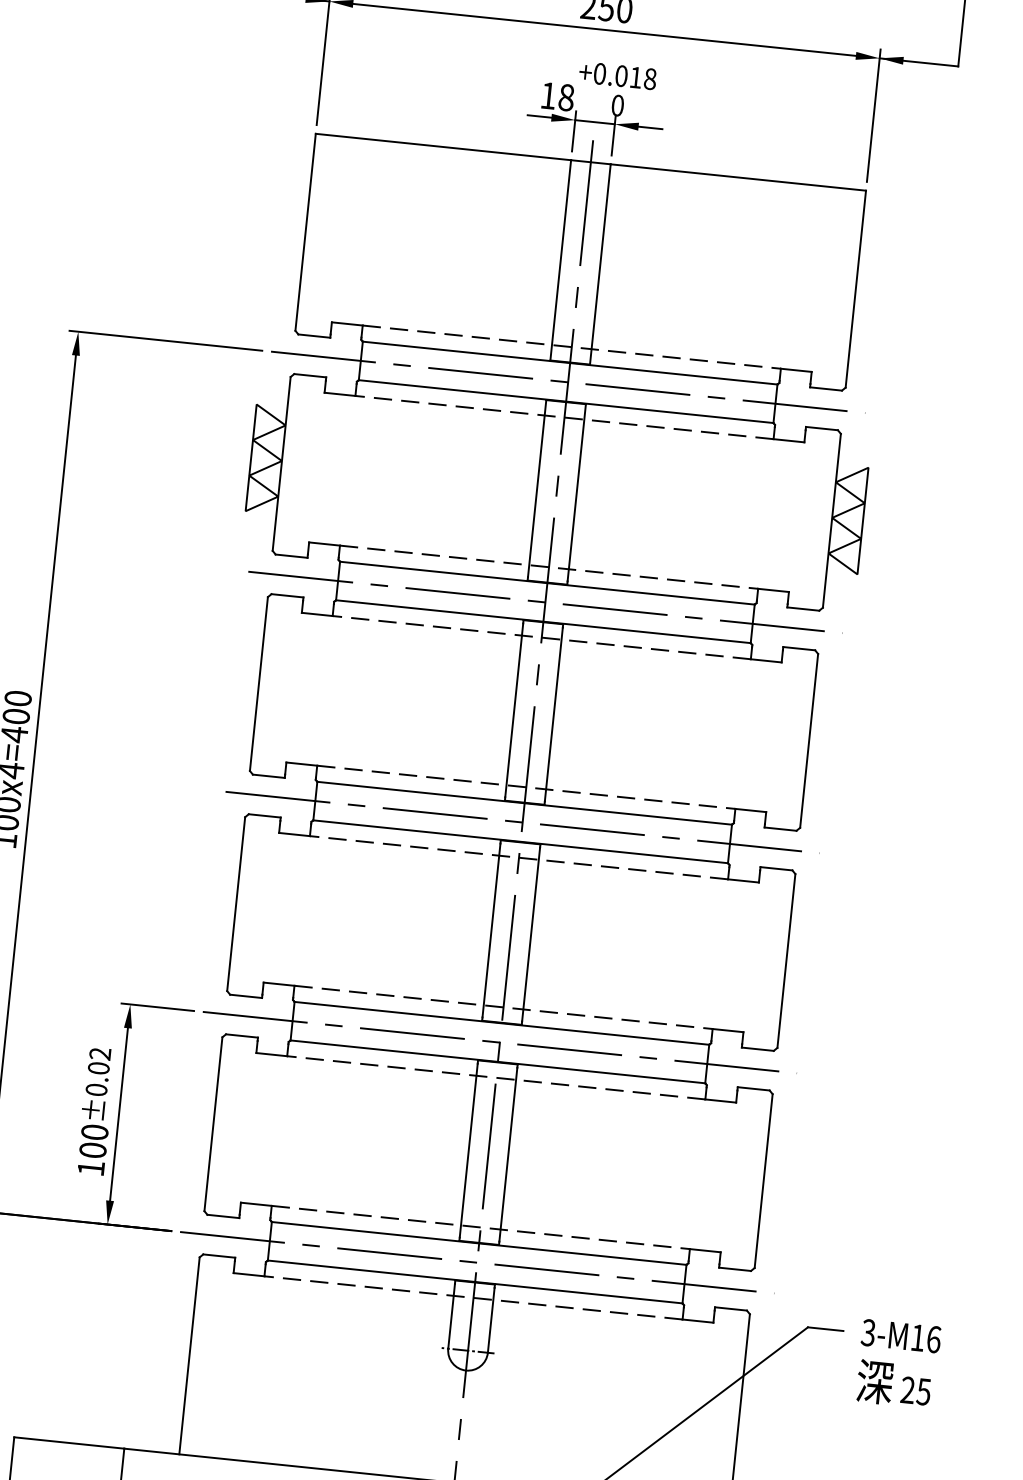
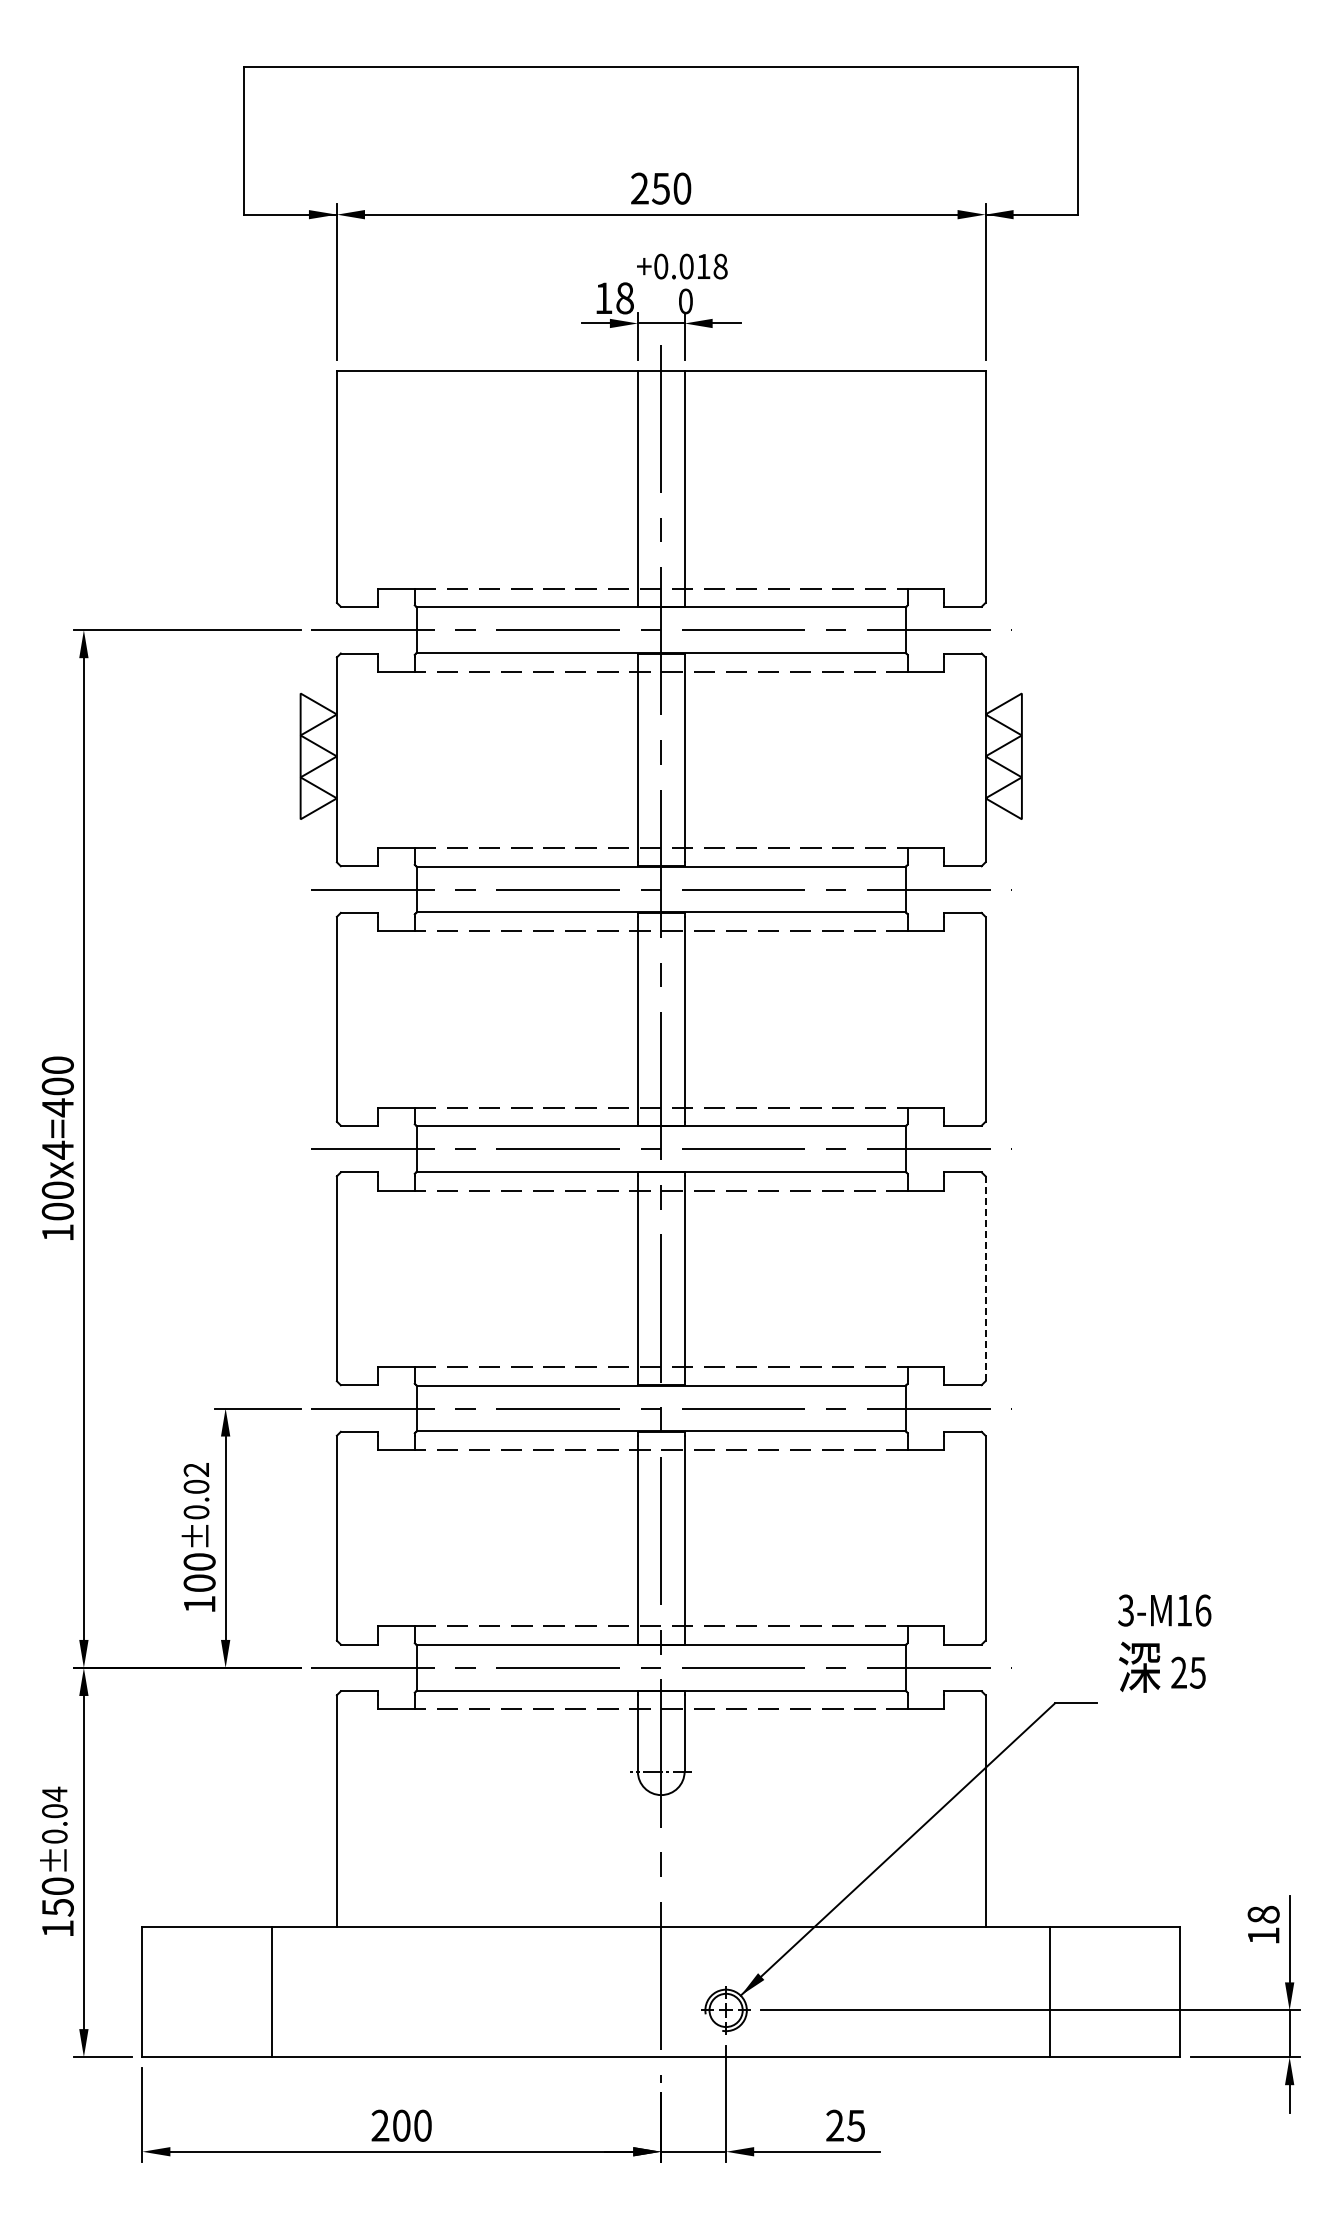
line: (786, 961) -> (985, 1279), solid -> dashed
text: (898, 1364) -> (1164, 1643), moved

